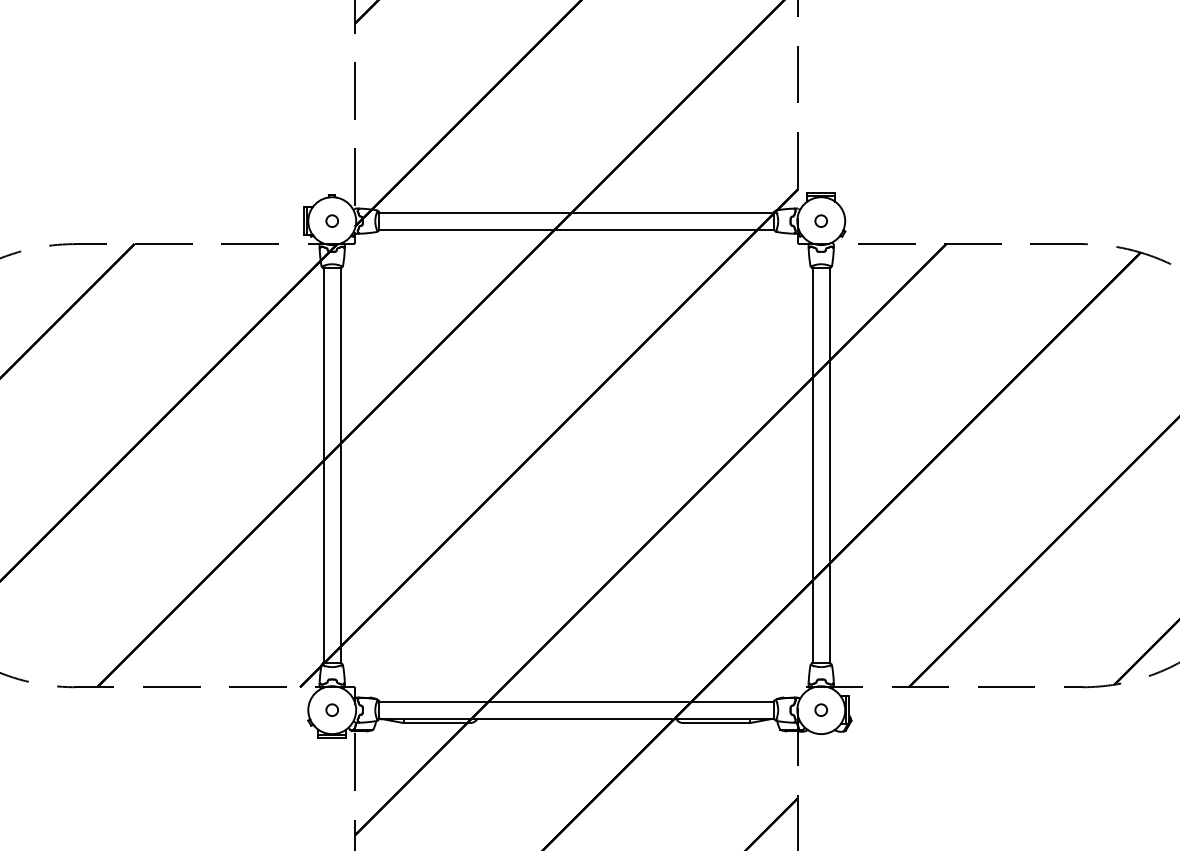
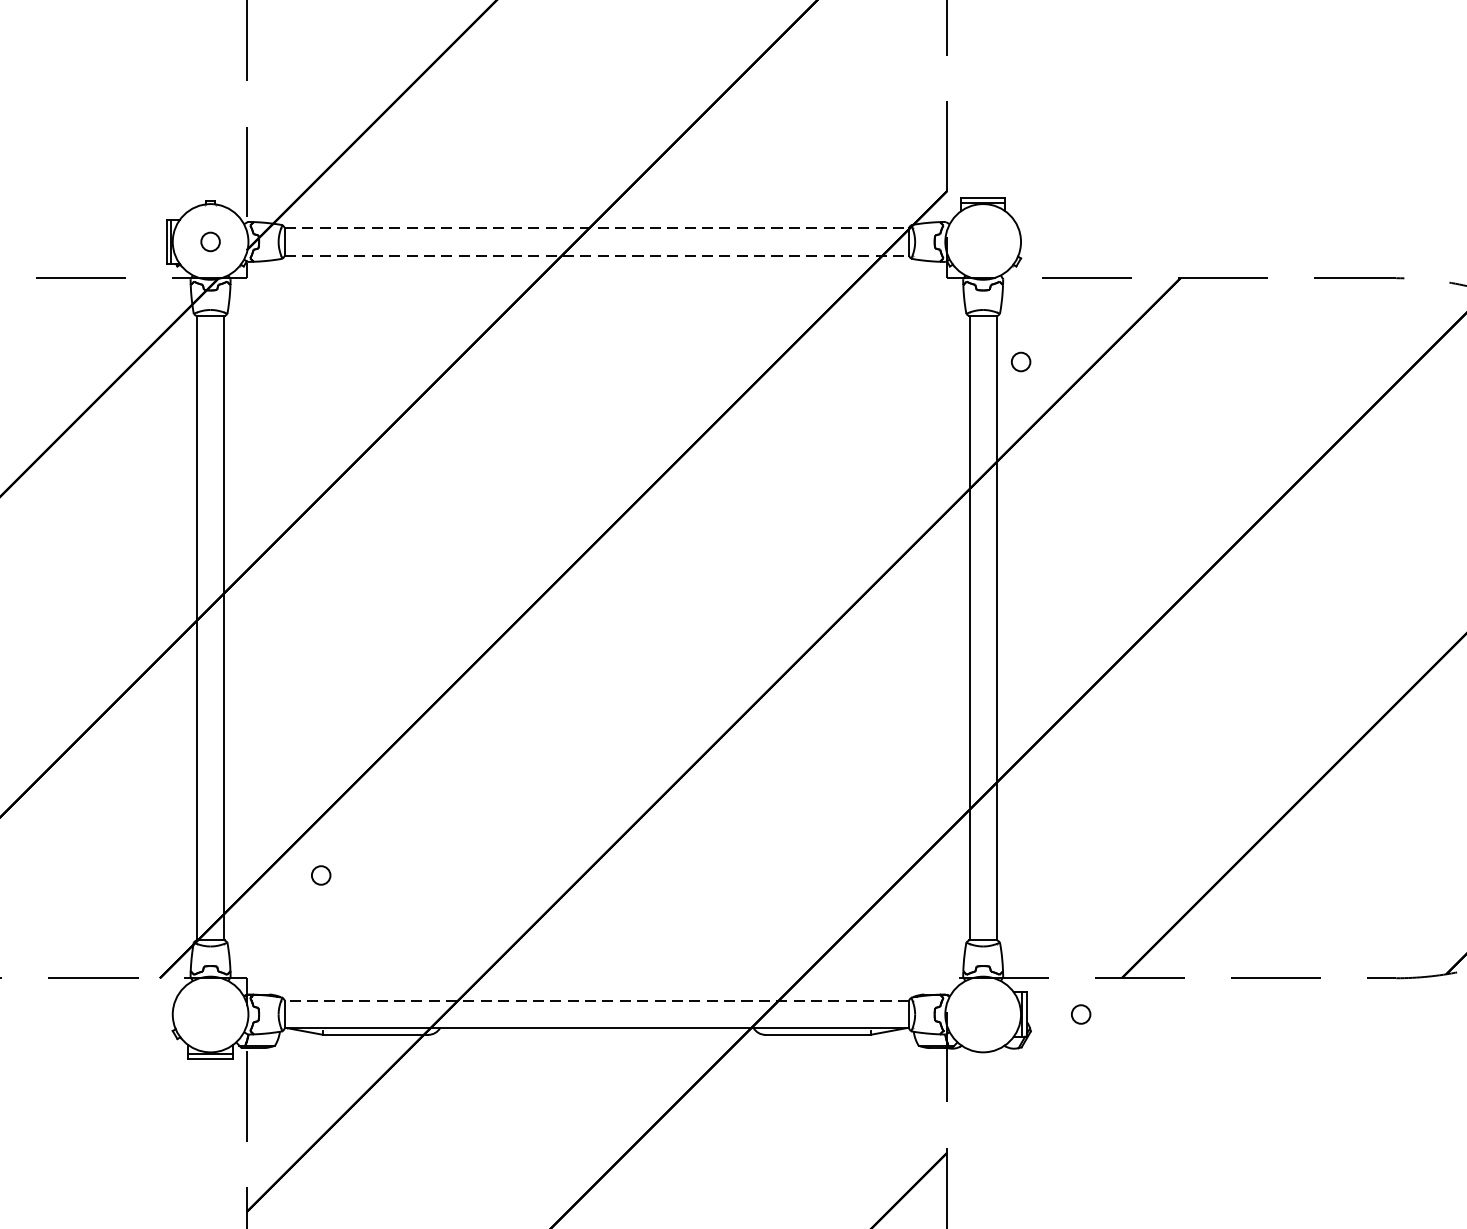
line: (577, 212) -> (598, 228), solid -> dashed
circle: (820, 220) -> (1019, 360), moved
line: (577, 229) -> (598, 255), solid -> dashed
line: (576, 701) -> (596, 1000), solid -> dashed
circle: (331, 709) -> (320, 874), moved
circle: (820, 709) -> (1079, 1013), moved

